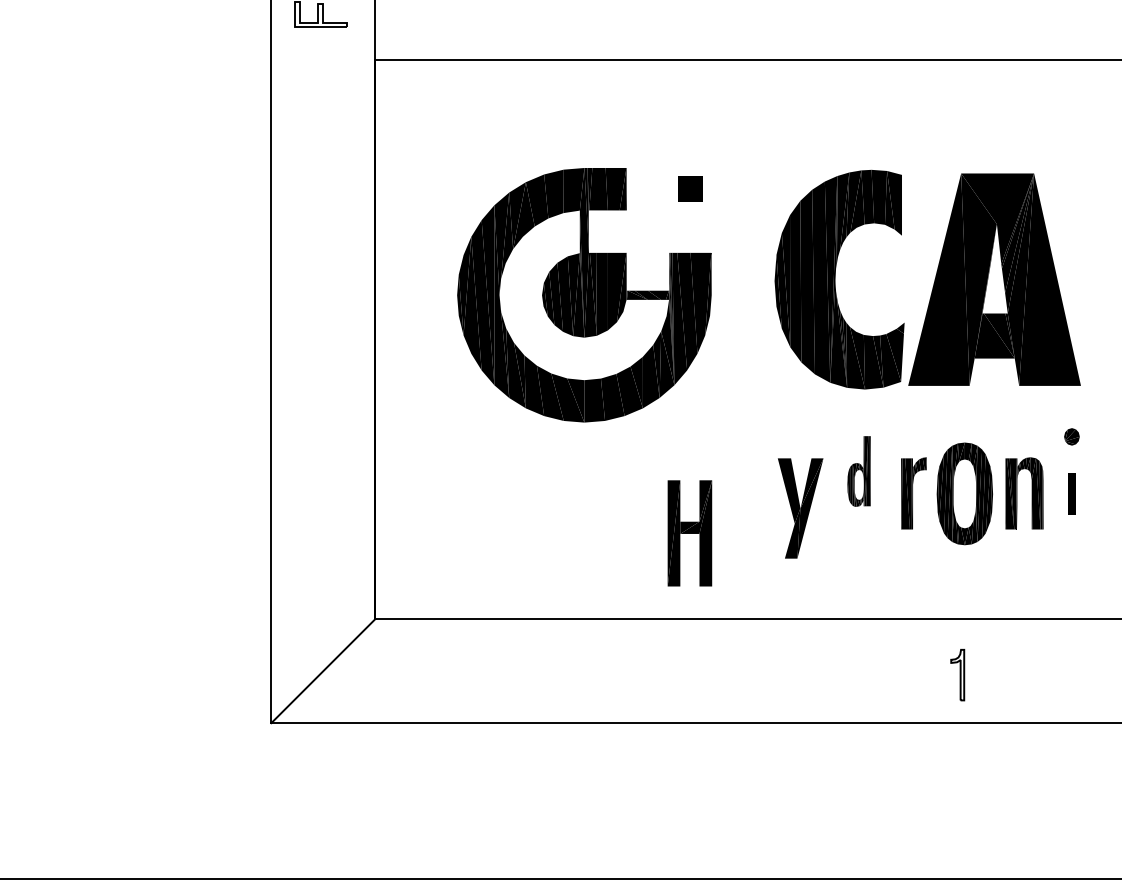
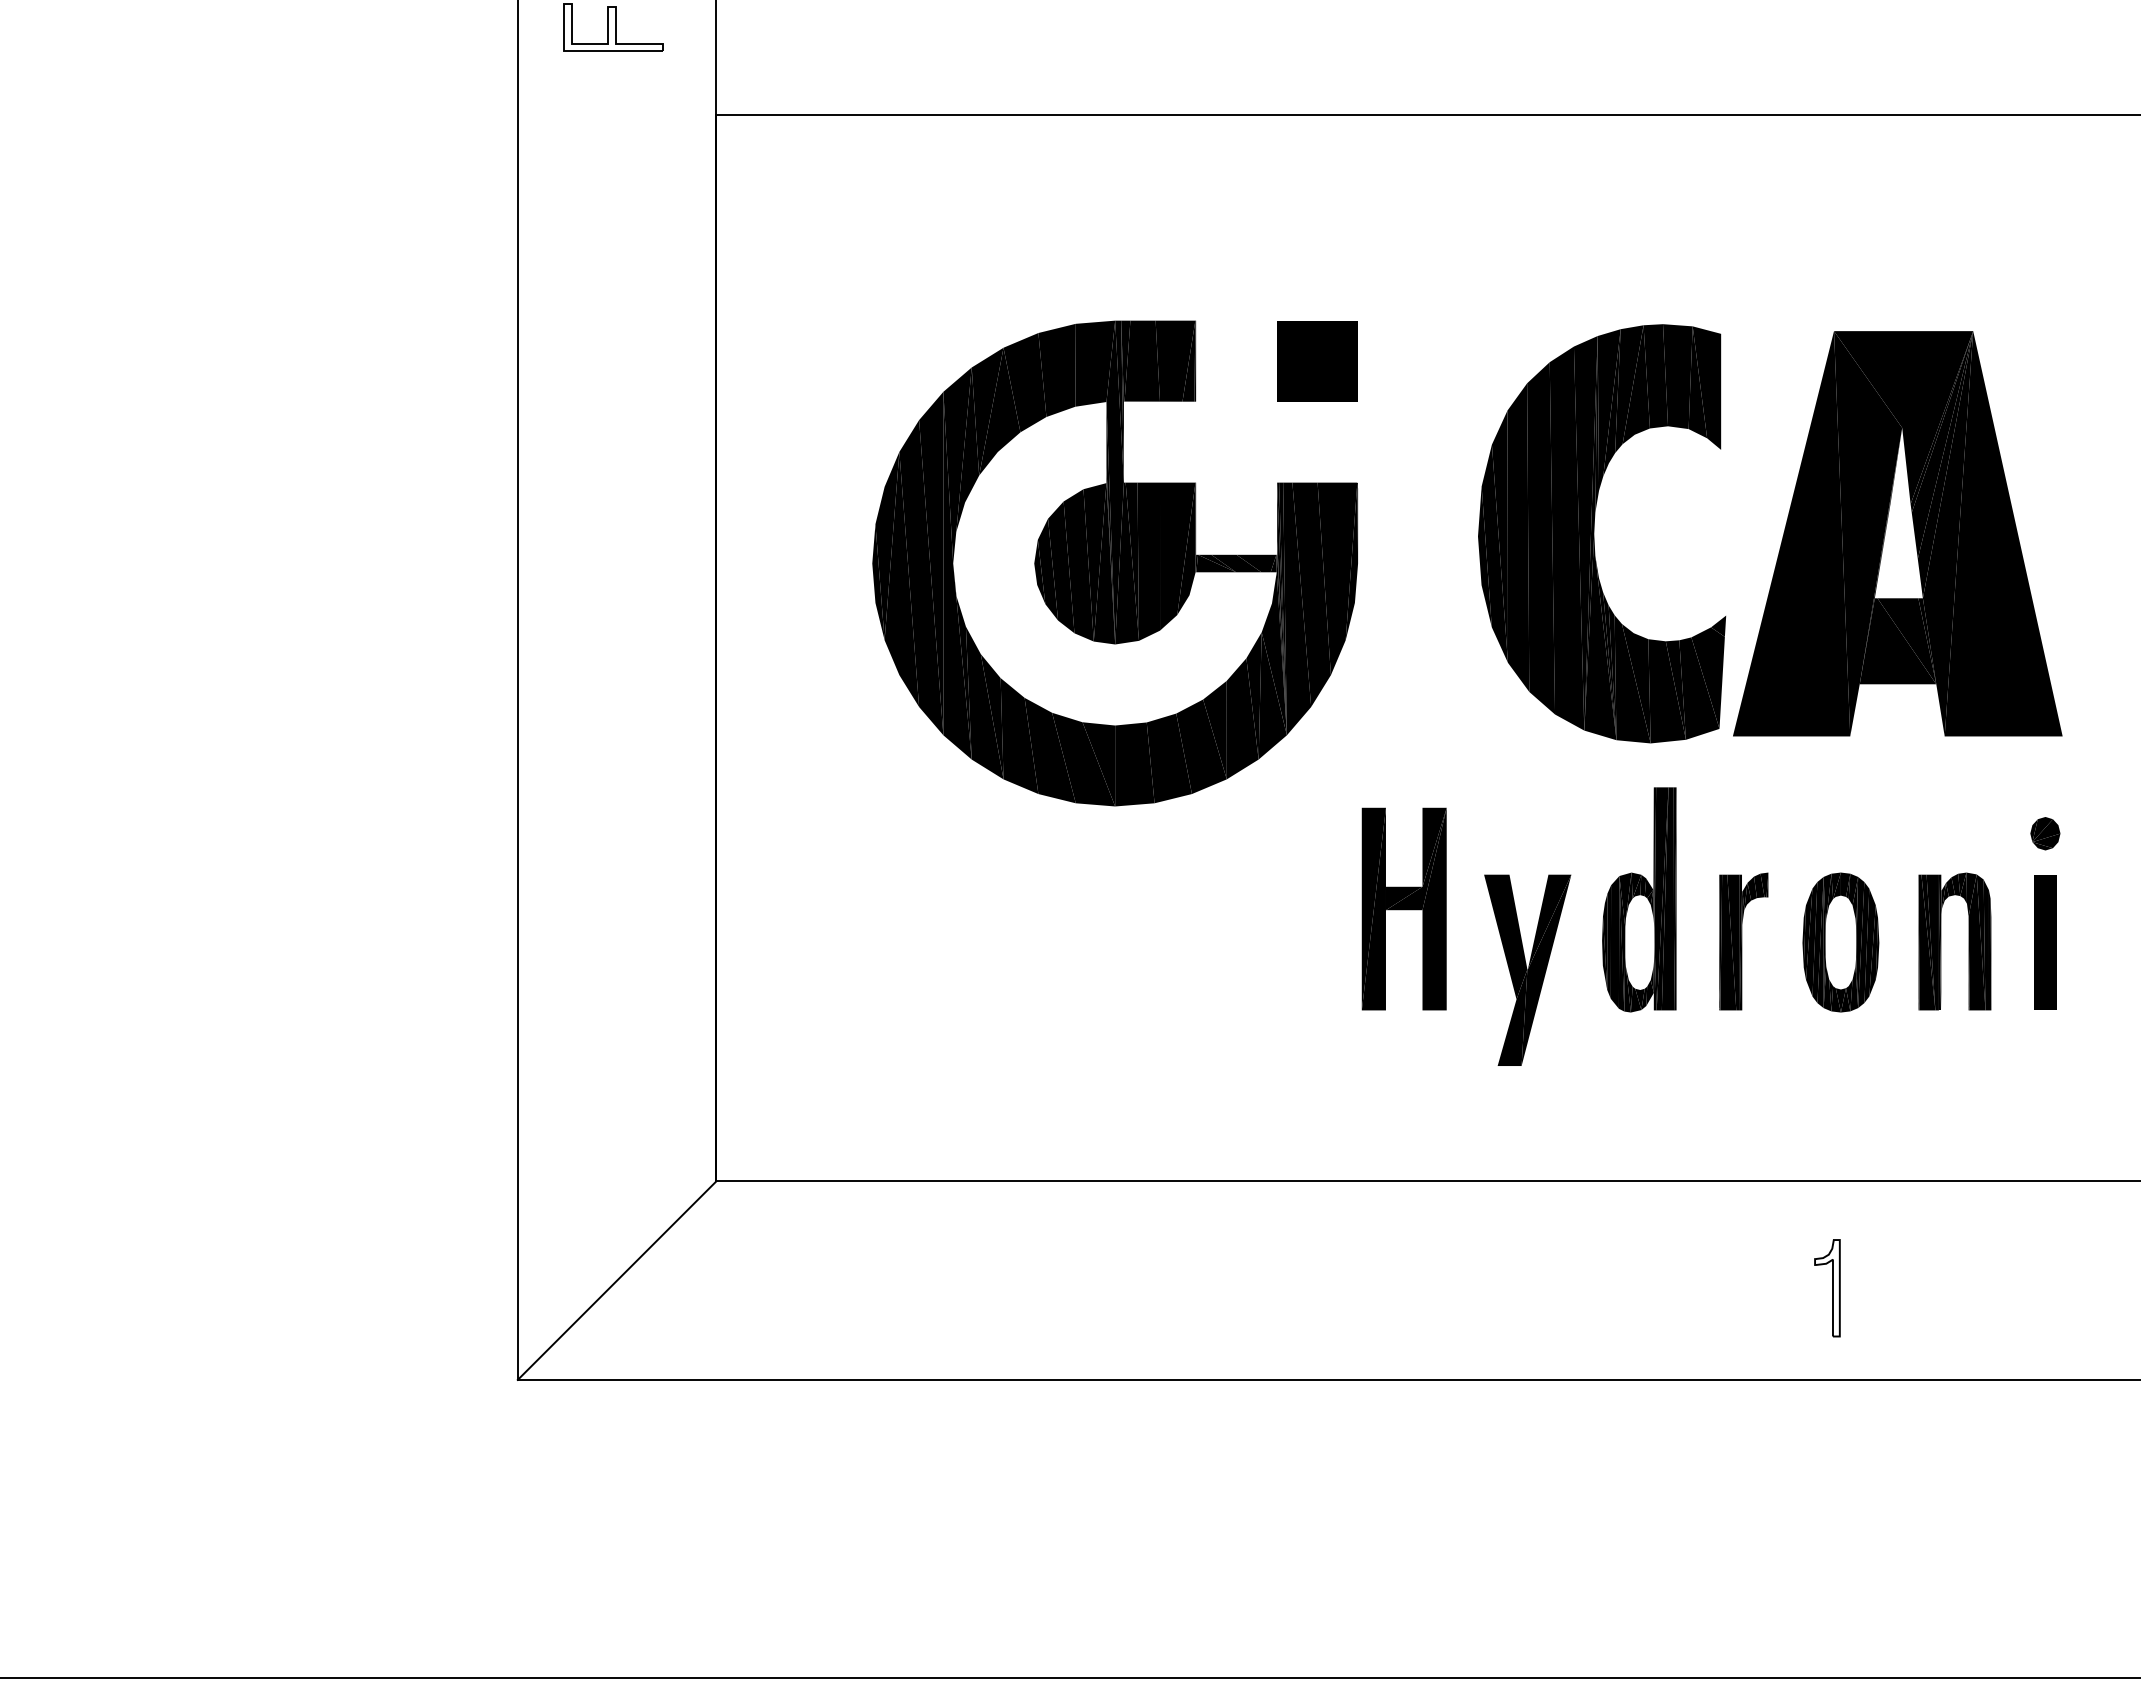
part: (690, 188) -> (1317, 359), size x1.67
part: (858, 471) -> (1638, 899), size x1.67
part: (964, 493) -> (1840, 941), size x0.71
part: (1071, 493) -> (2044, 941), size x1.67
part: (689, 533) -> (1403, 909), moved

